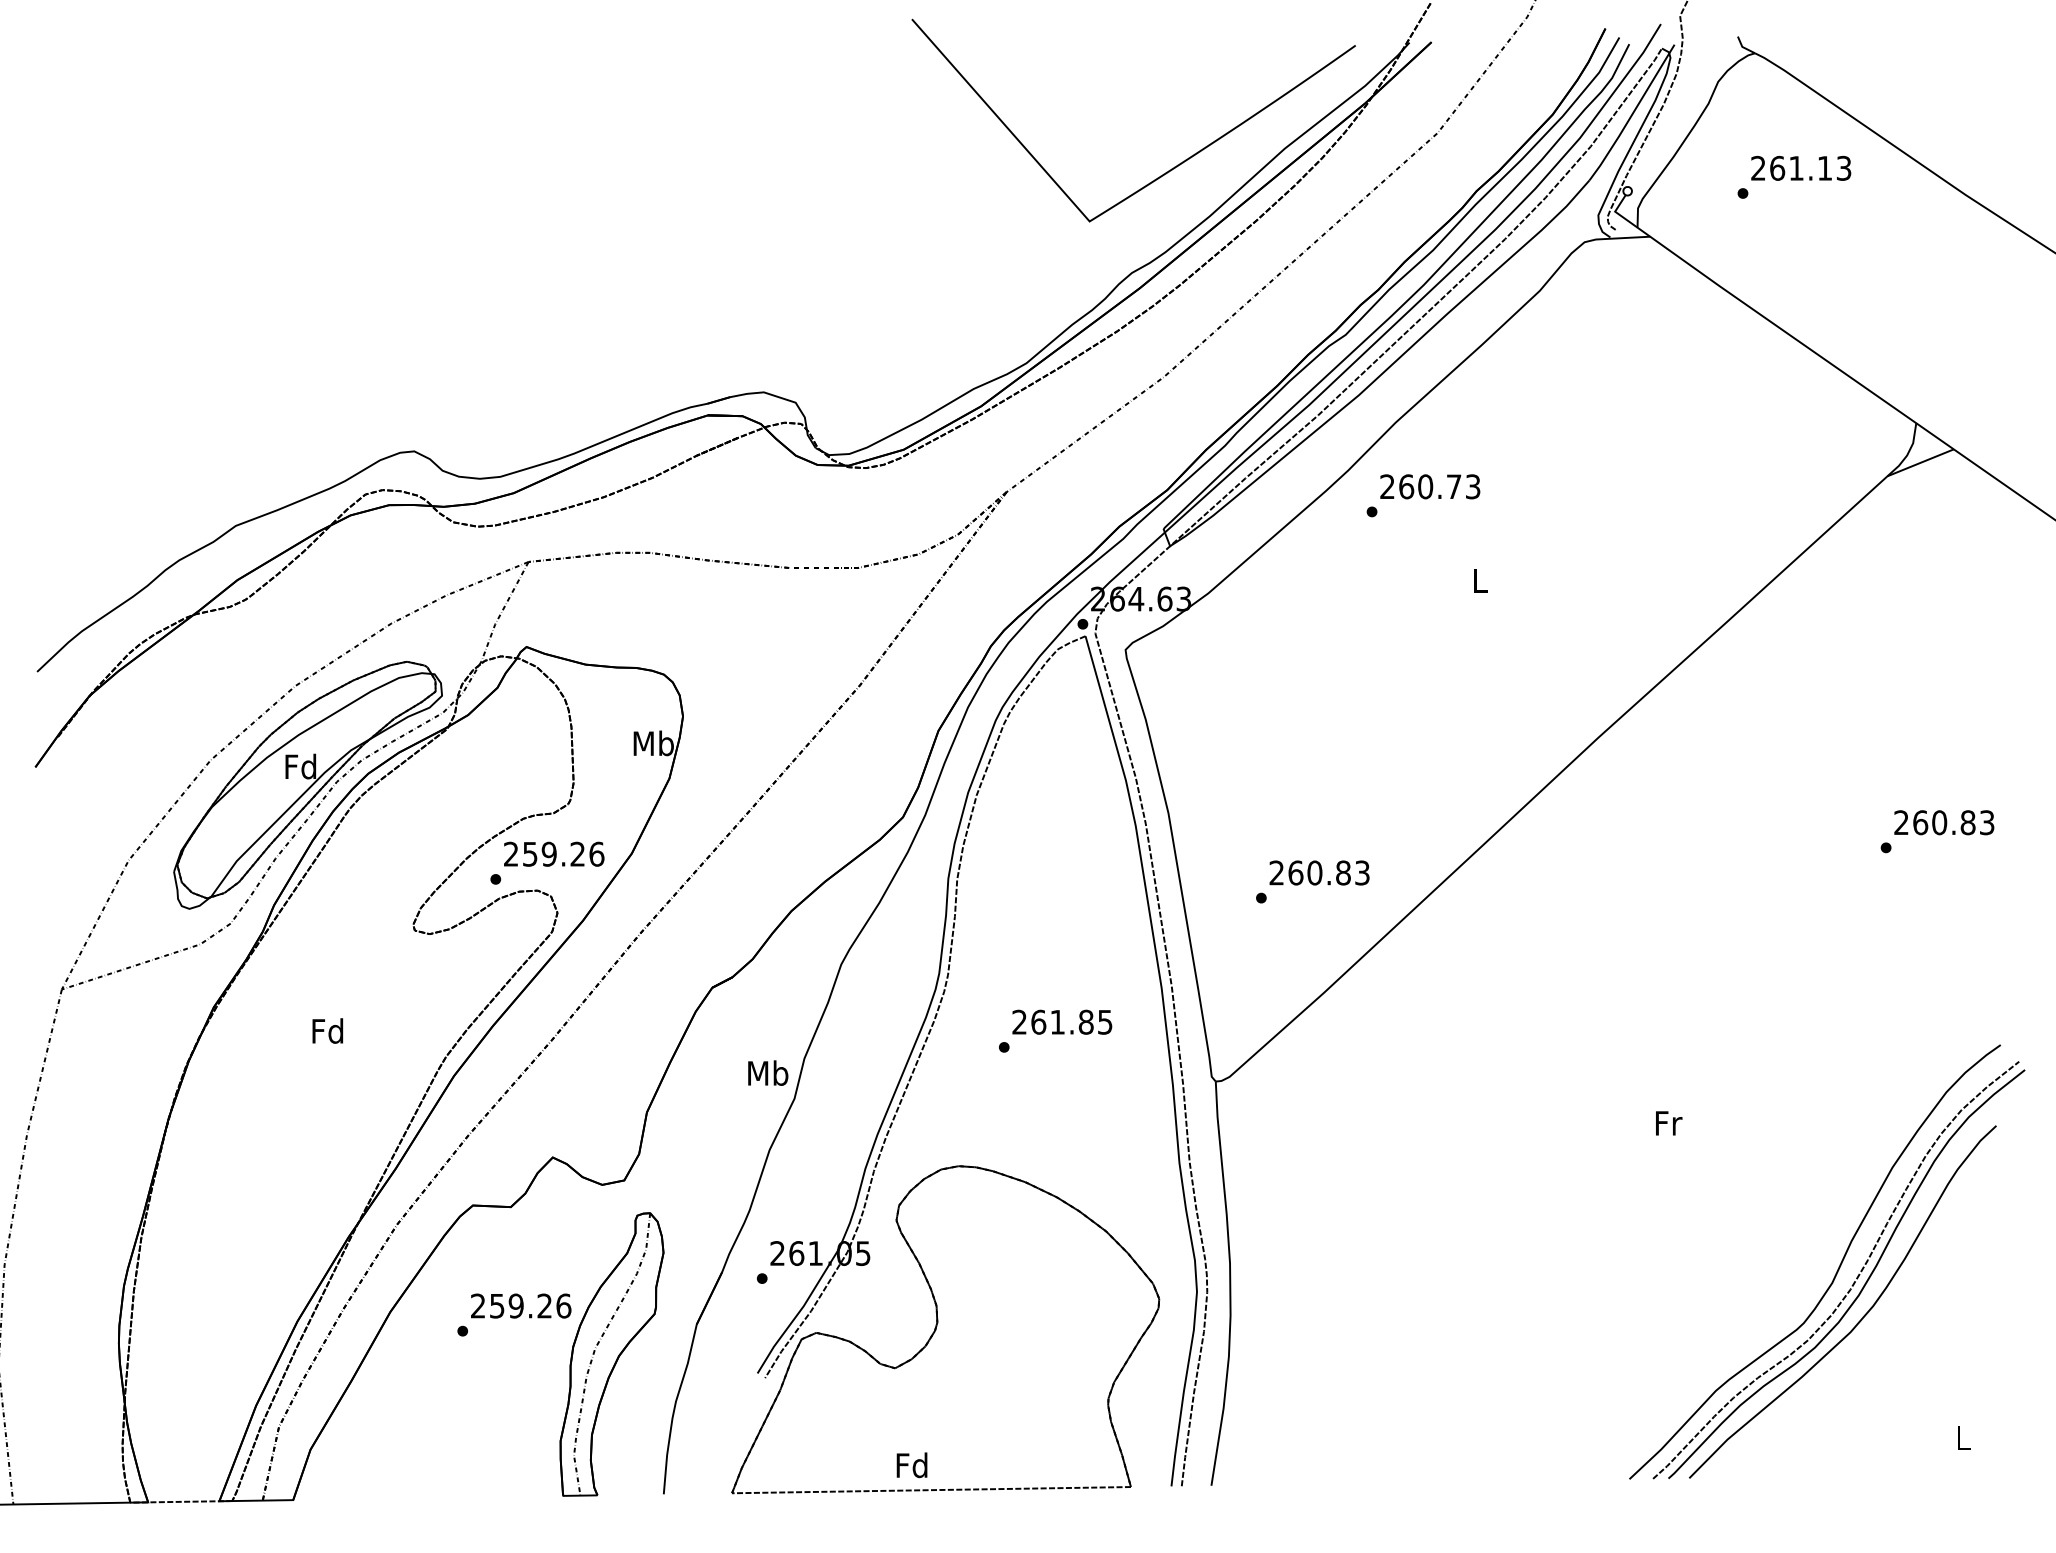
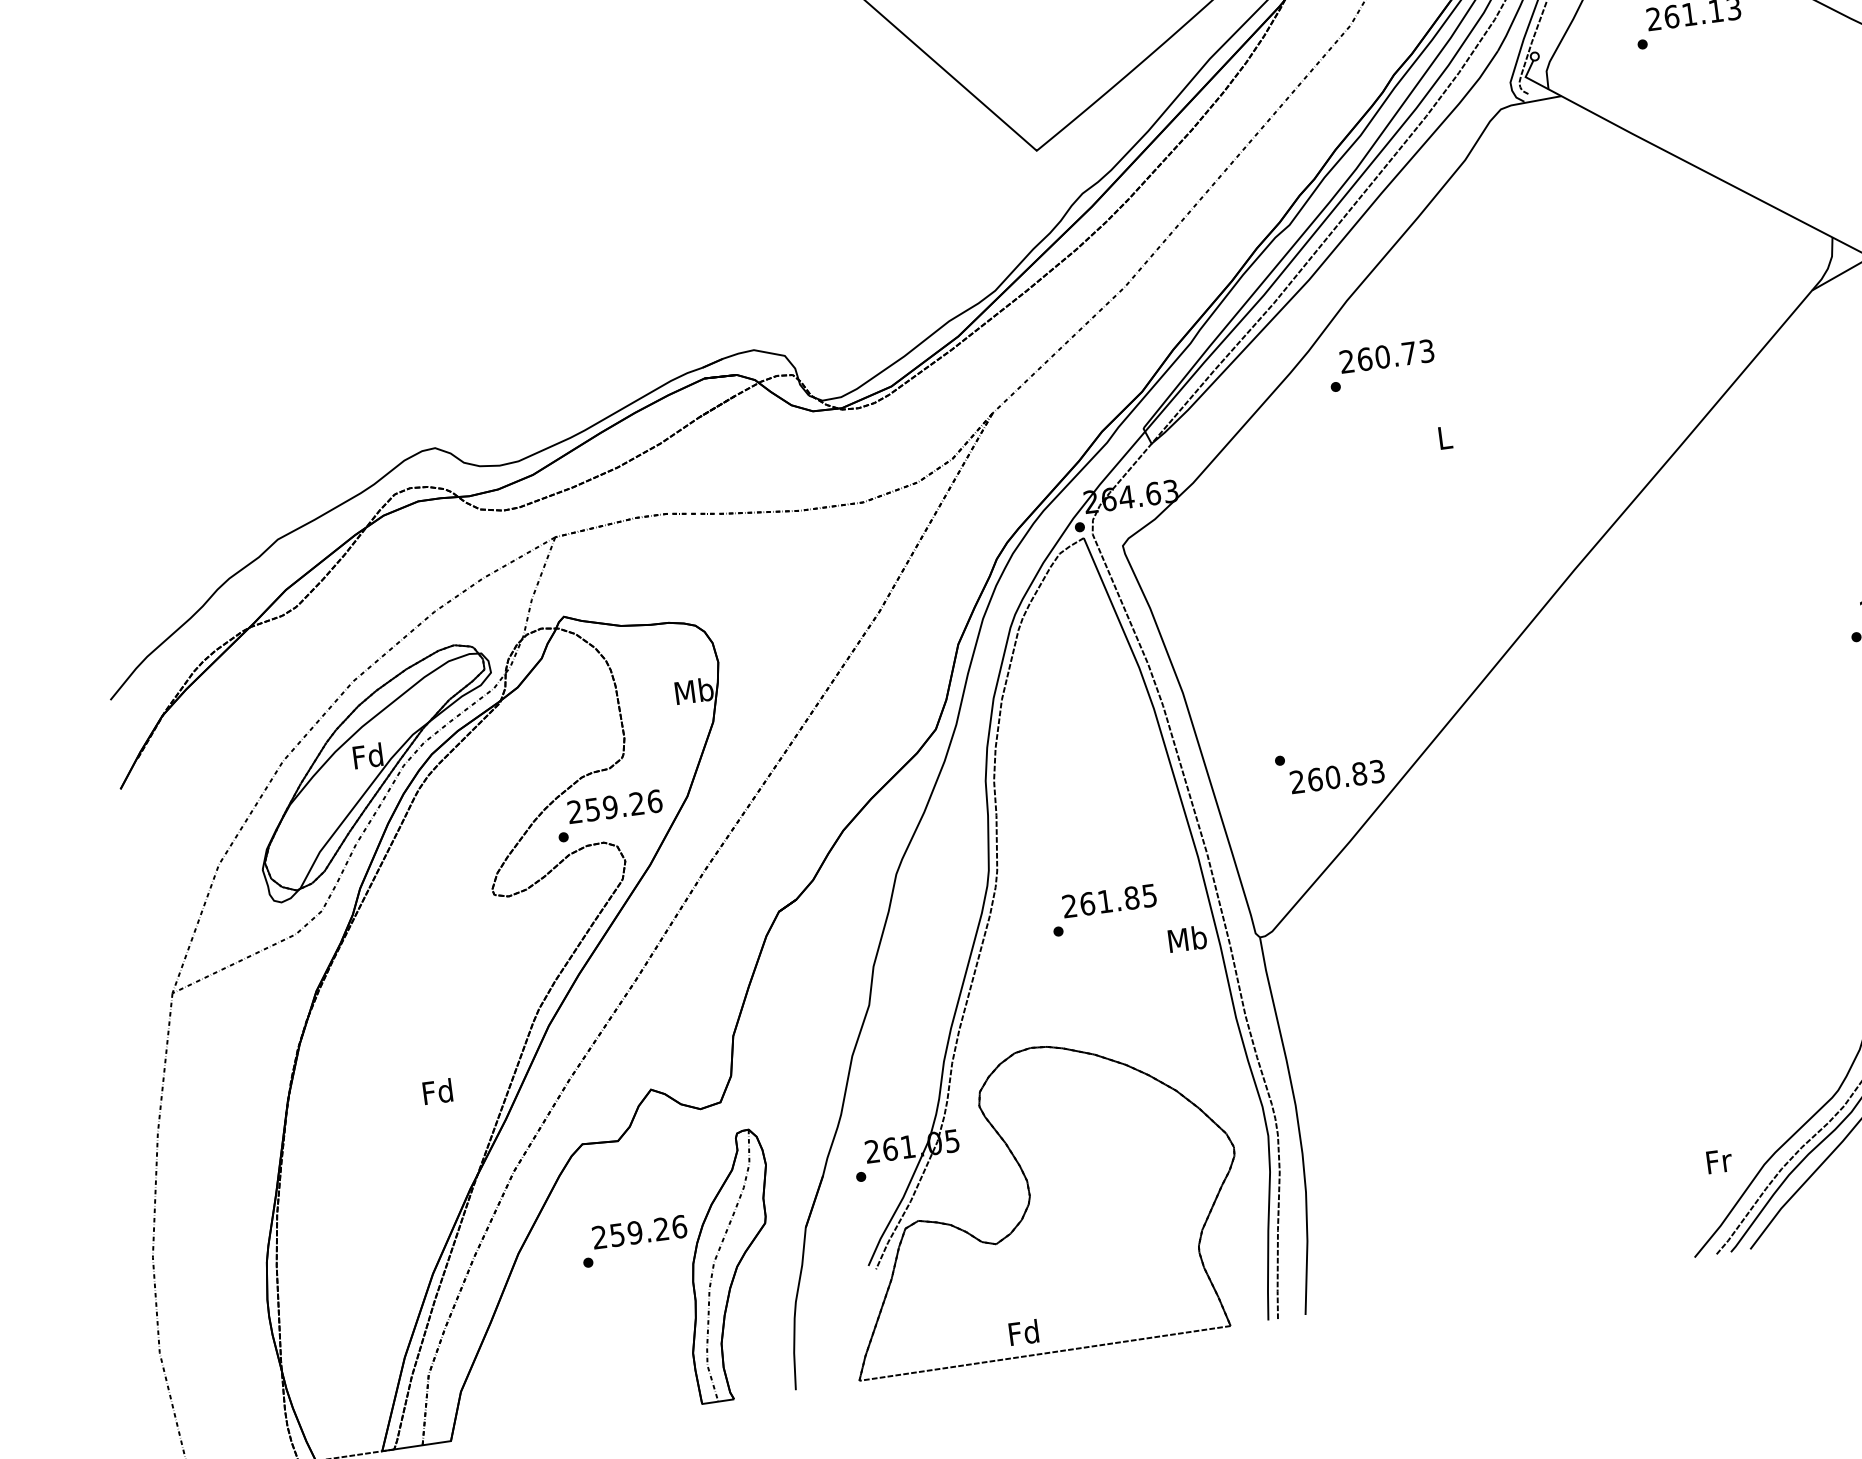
text: (1319, 872) -> (1337, 776), moved
text: (327, 1030) -> (437, 1091), moved
text: (768, 1072) -> (1187, 938), moved
text: (1669, 1123) -> (1719, 1161), moved

